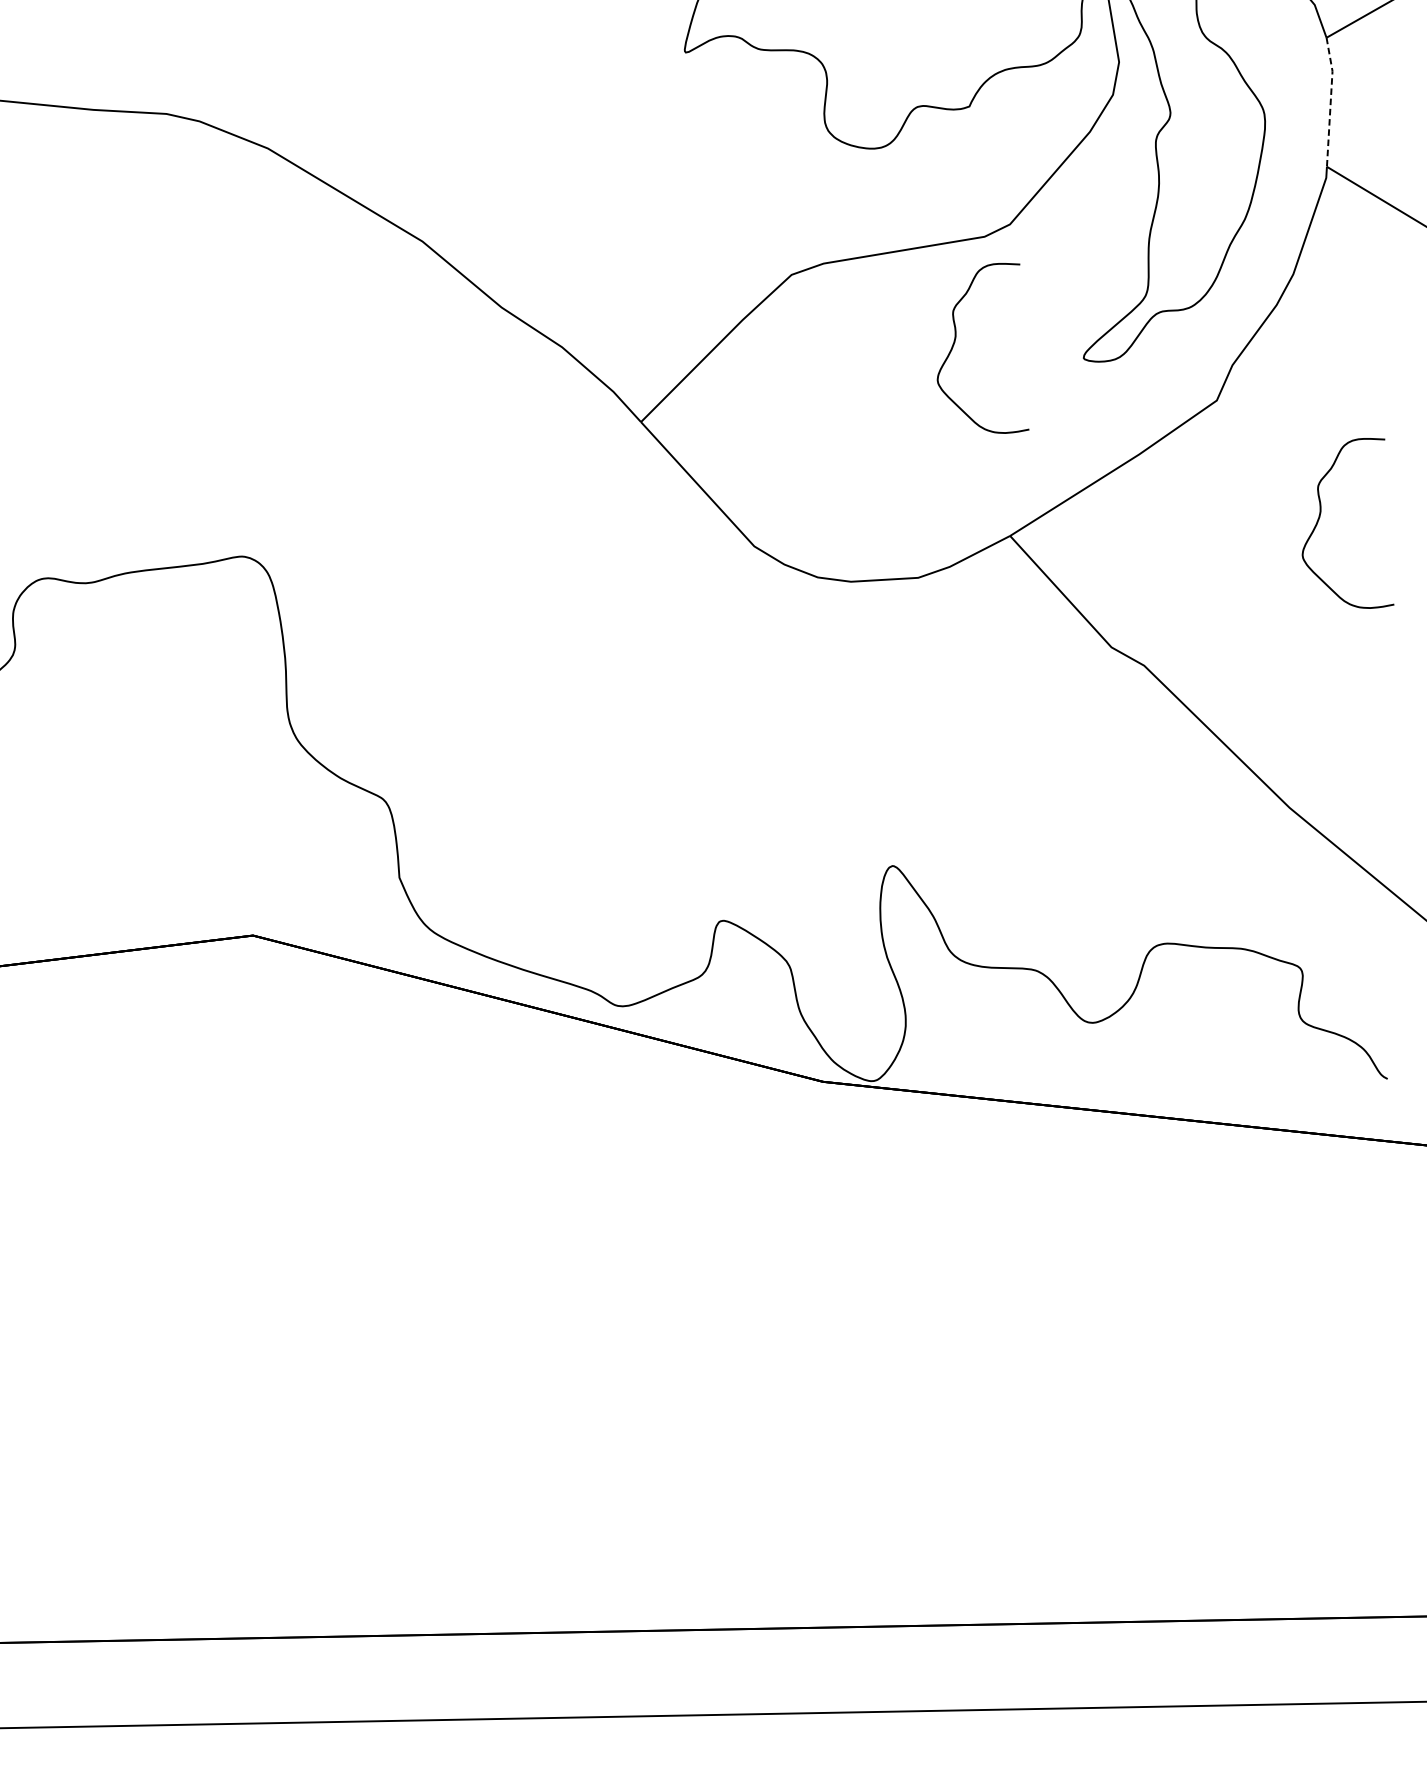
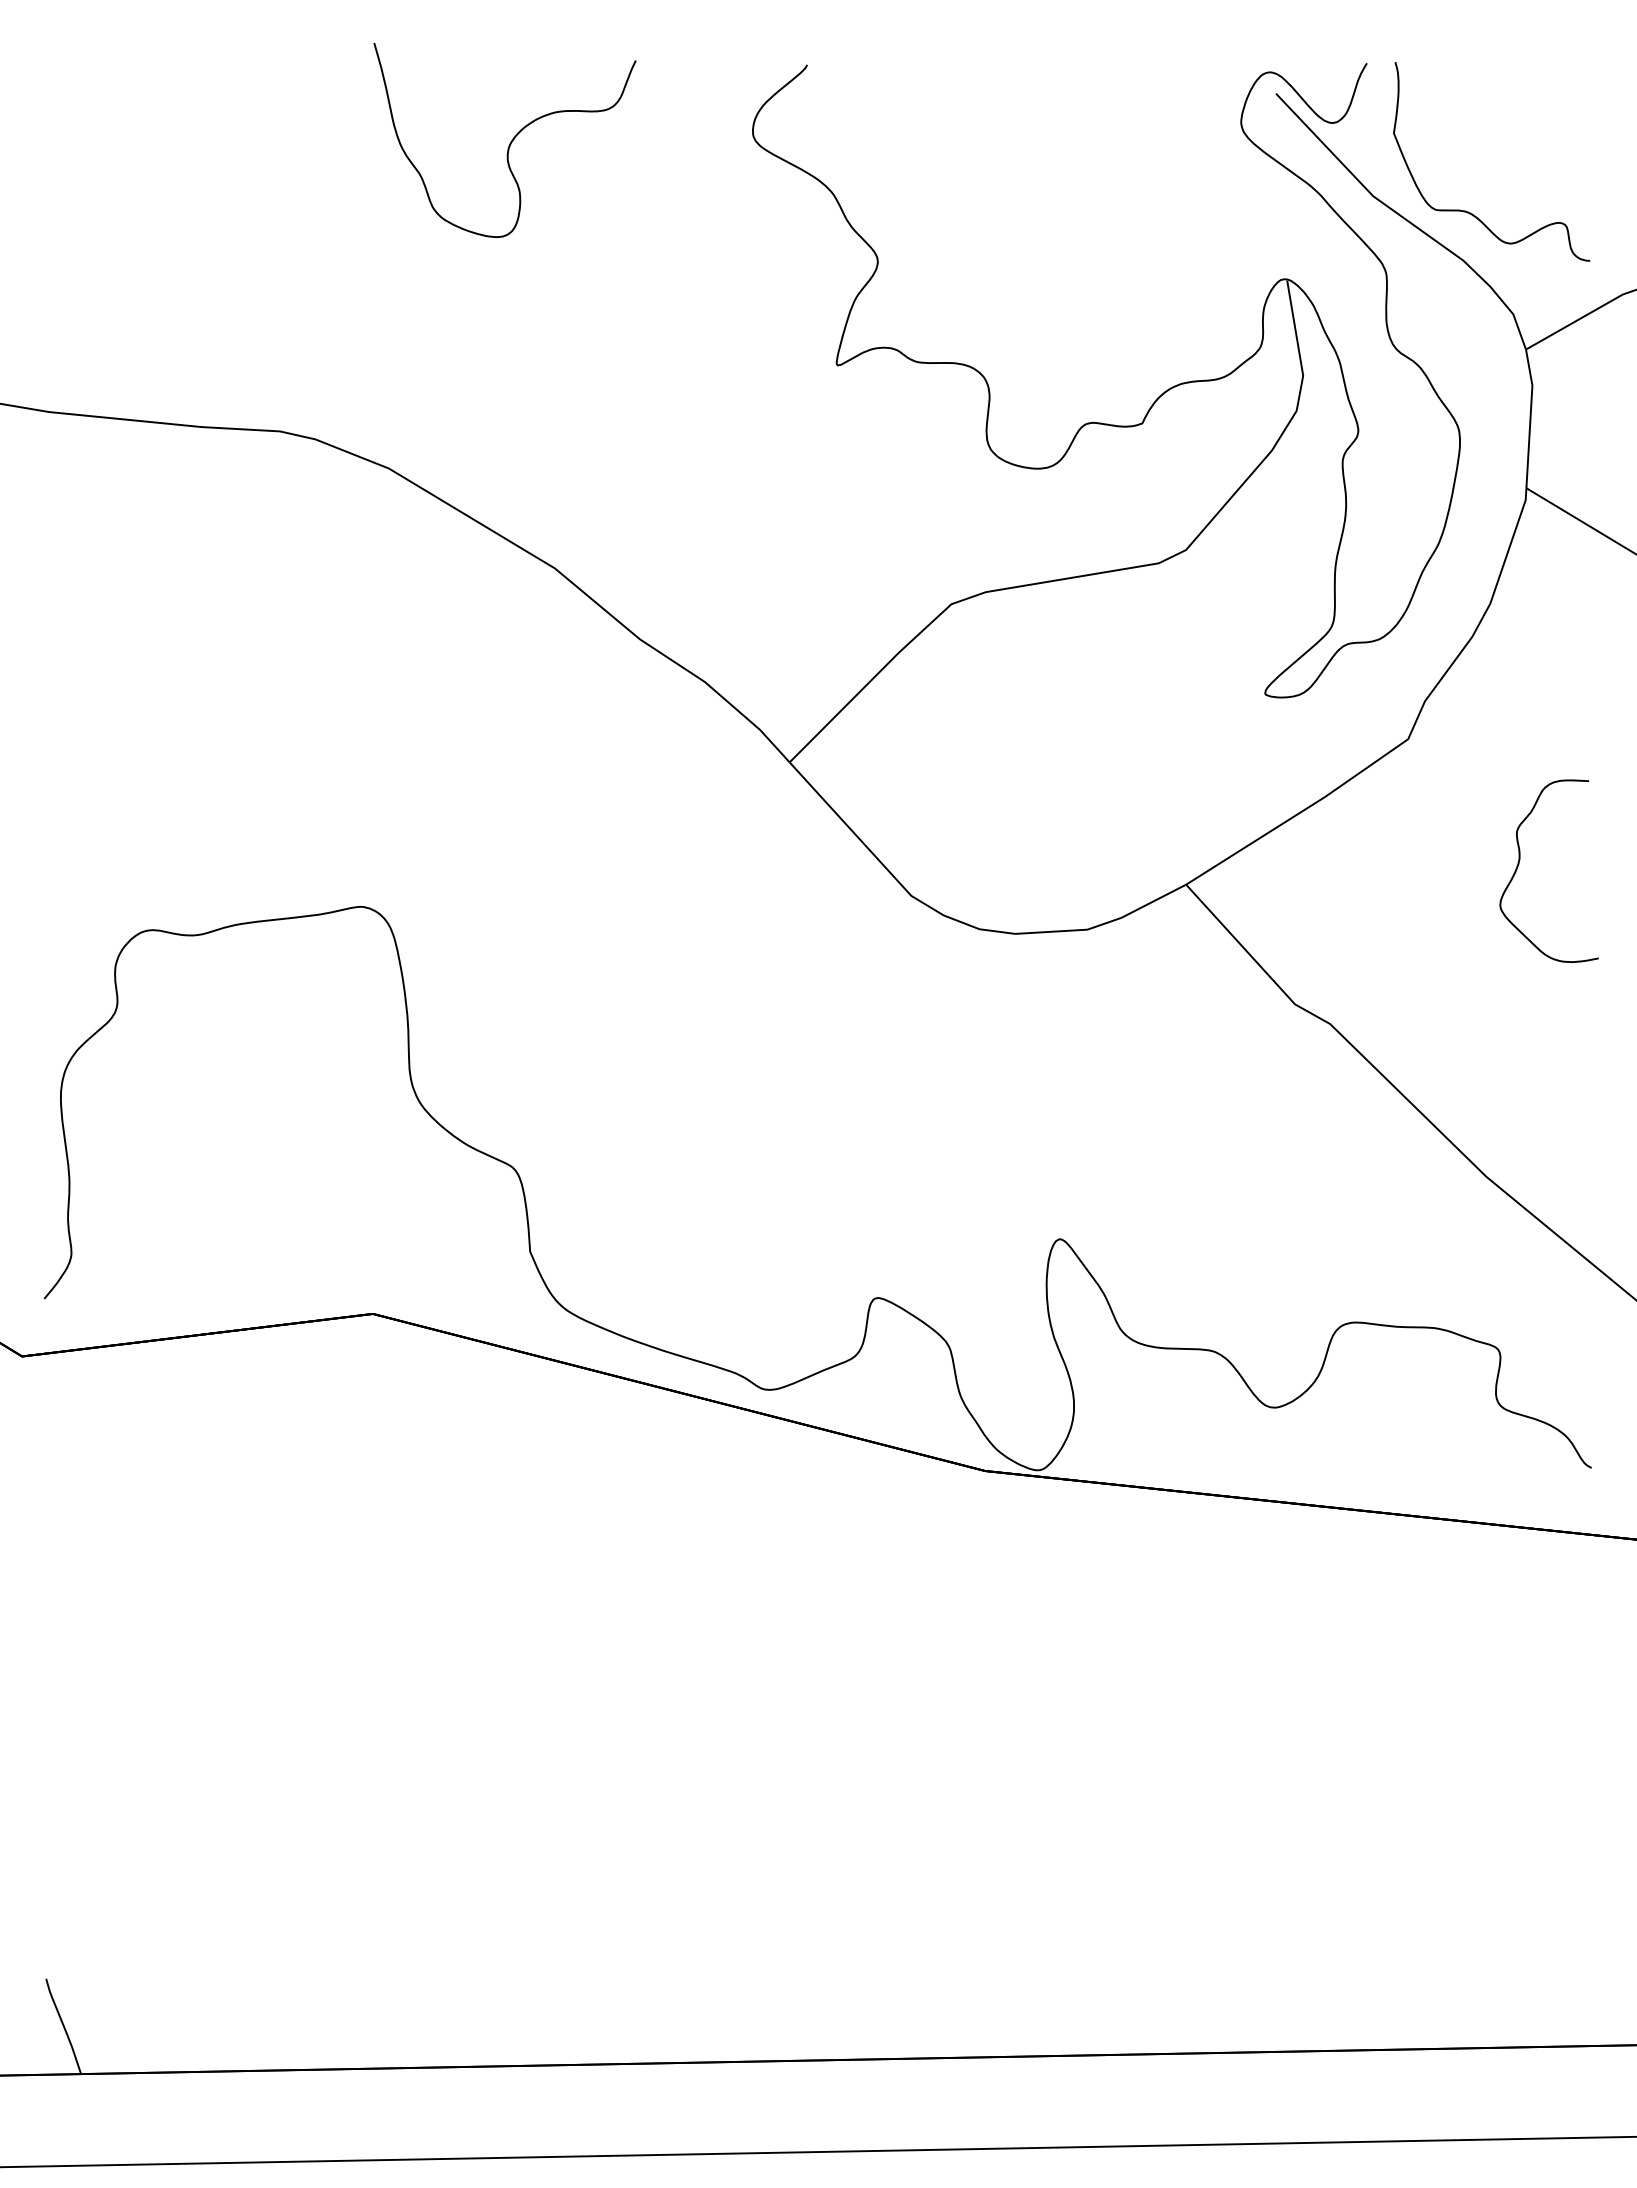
line: (1330, 101) -> (1530, 418), dashed -> solid
curve: (955, 342) -> (1127, 676), removed

